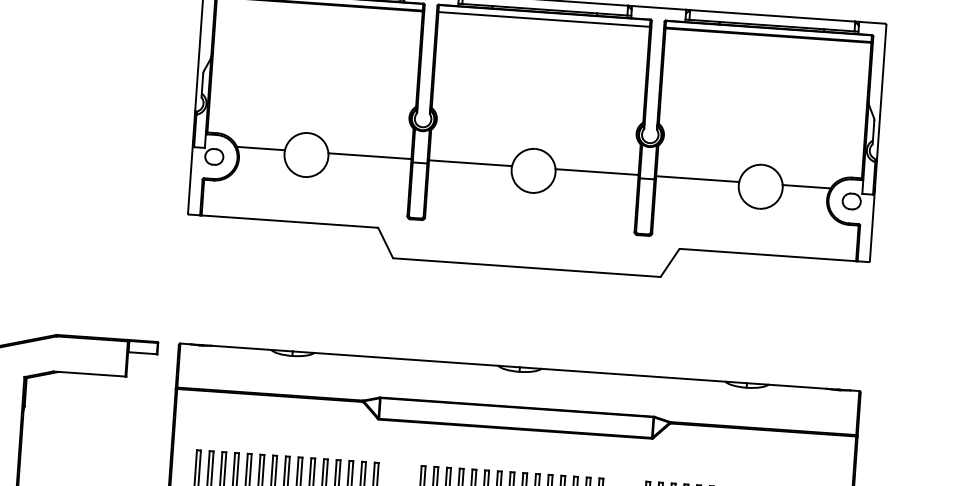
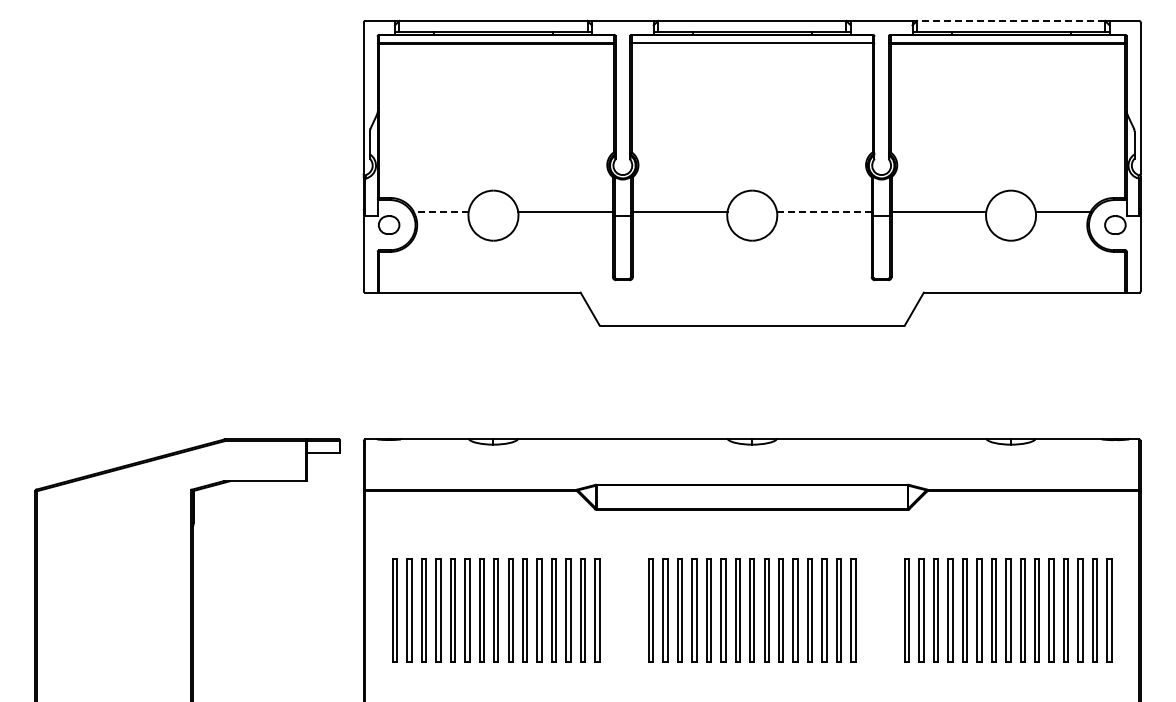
line: (772, 15) -> (1010, 20), solid -> dashed
line: (260, 148) -> (440, 211), solid -> dashed
line: (596, 171) -> (823, 211), solid -> dashed

